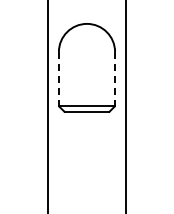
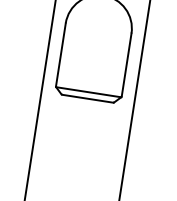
line: (58, 78) -> (60, 54), dashed -> solid
line: (115, 78) -> (127, 64), dashed -> solid

